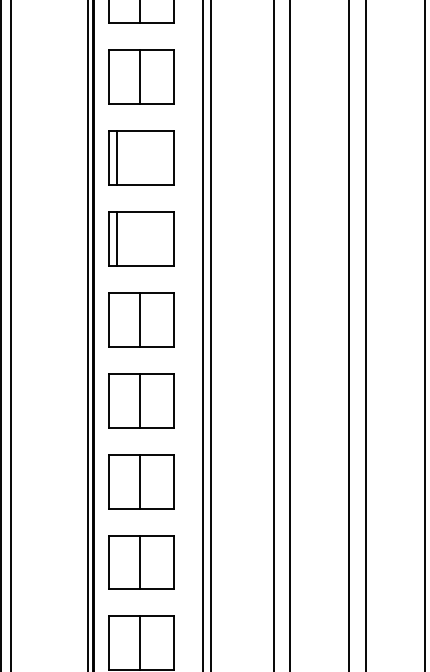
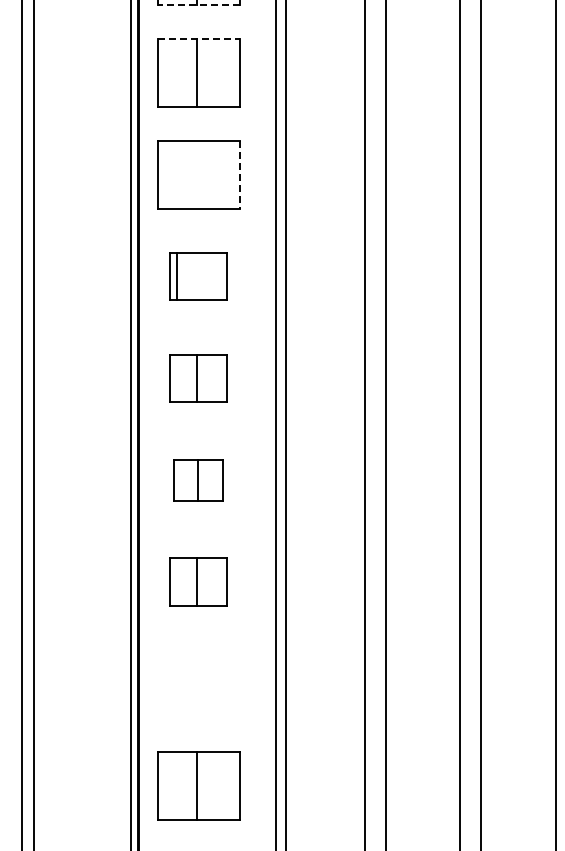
line: (141, 22) -> (198, 4), solid -> dashed
line: (141, 49) -> (198, 38), solid -> dashed
line: (116, 157) -> (167, 174), removed
line: (173, 157) -> (239, 174), solid -> dashed
part: (141, 238) -> (198, 276), size x0.7
part: (141, 318) -> (198, 377), size x0.7
part: (141, 399) -> (198, 479), size x0.6
part: (141, 480) -> (198, 581), size x0.7
part: (141, 562) -> (198, 683), removed

